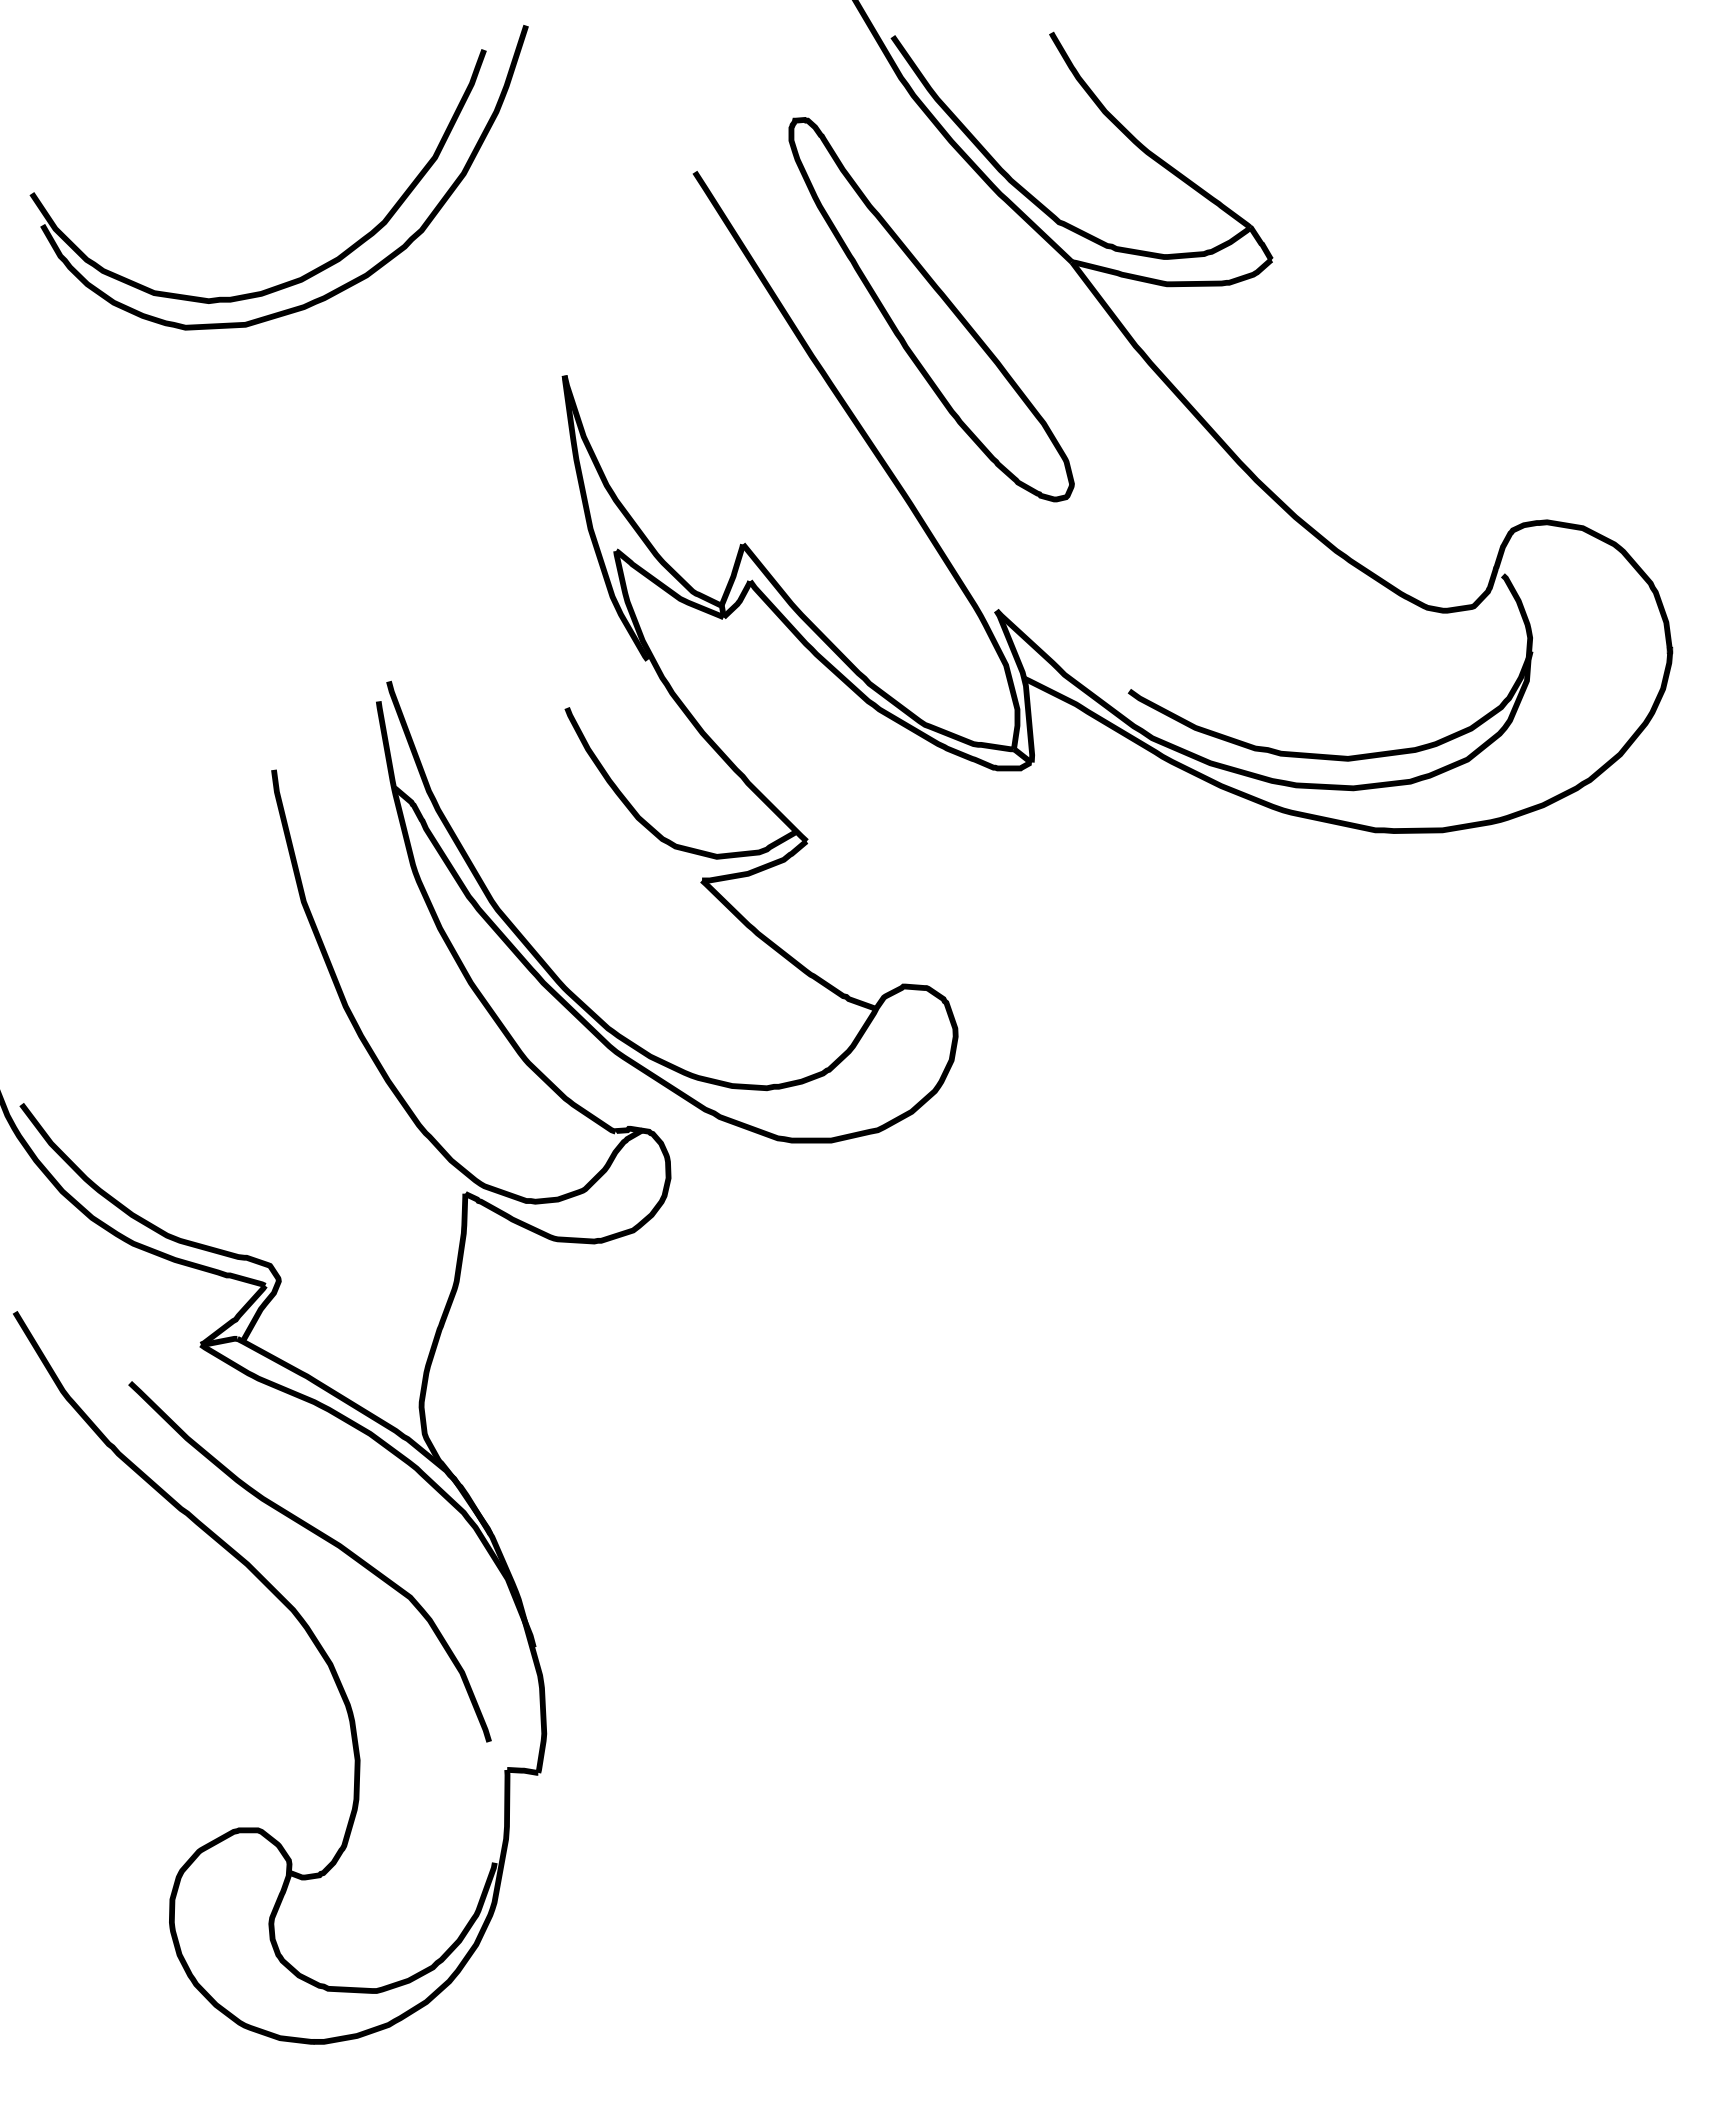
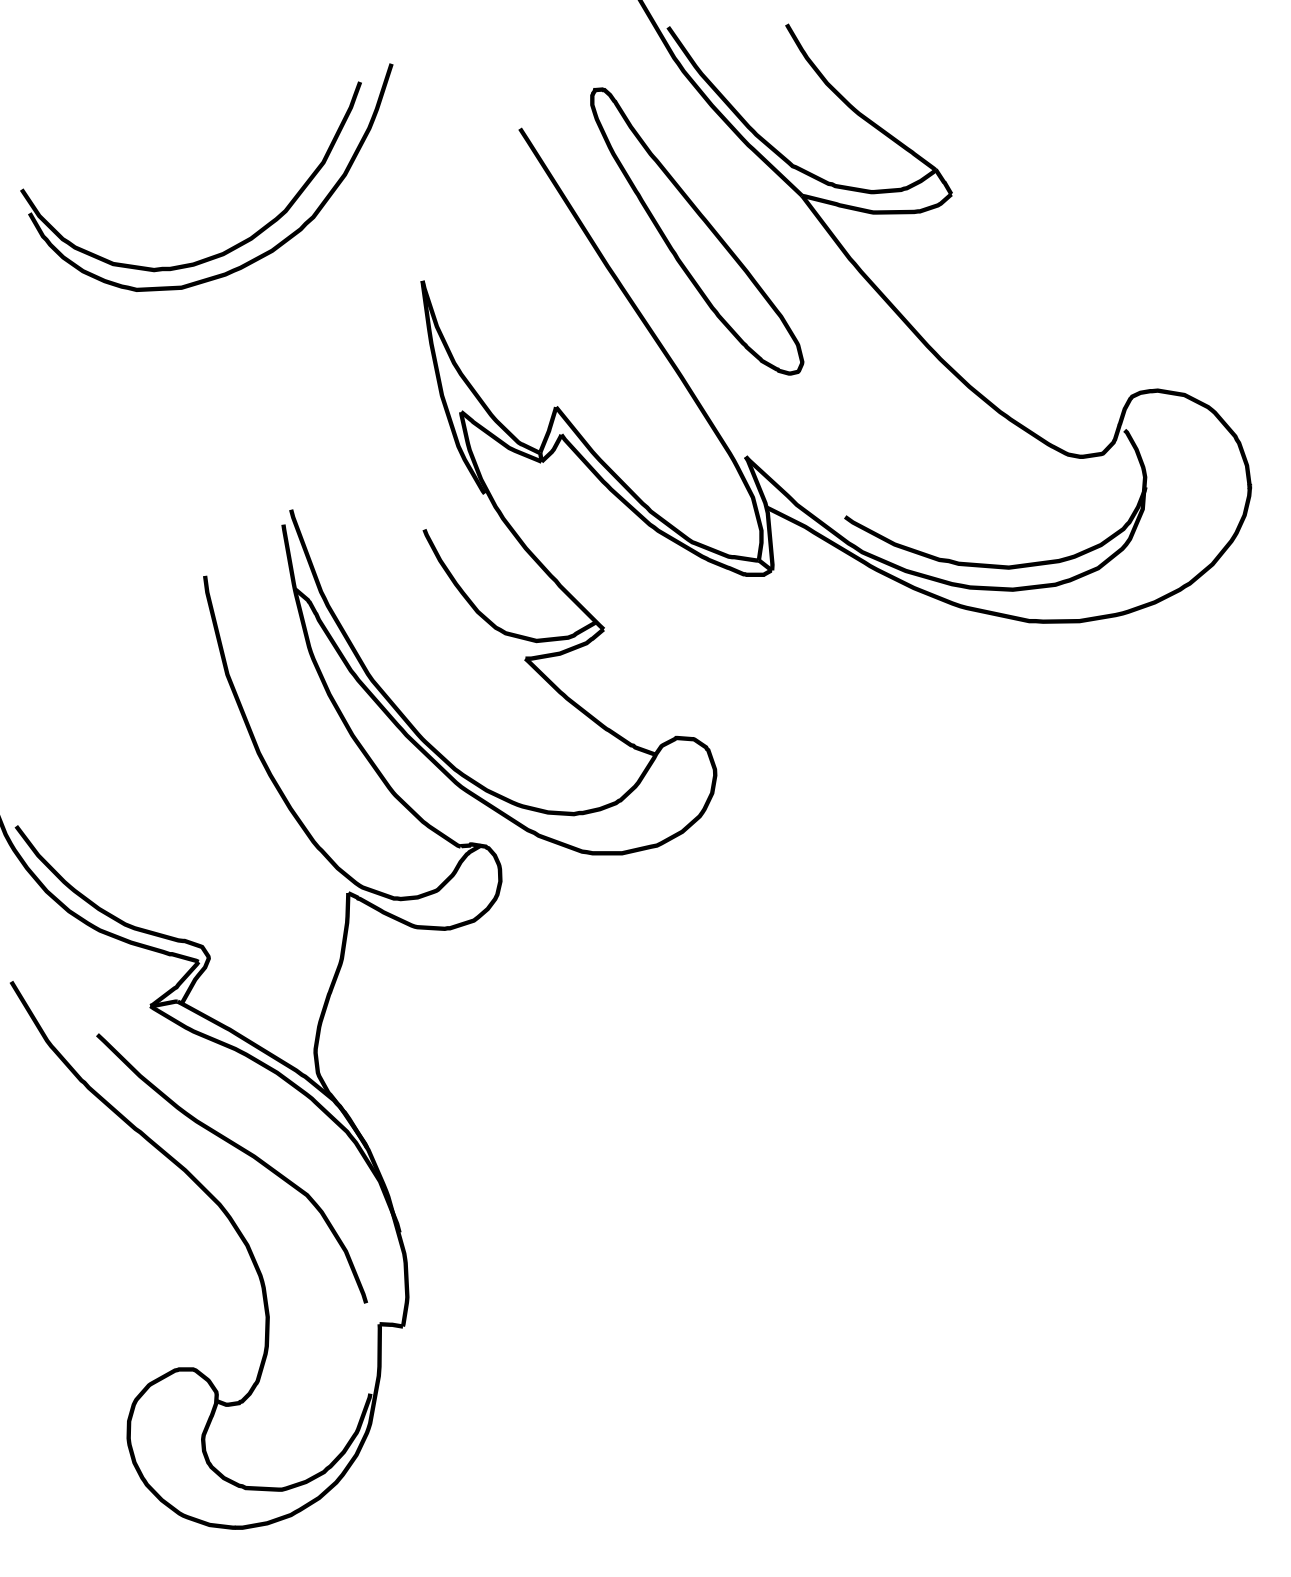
part: (329, 260) -> (244, 239), moved

